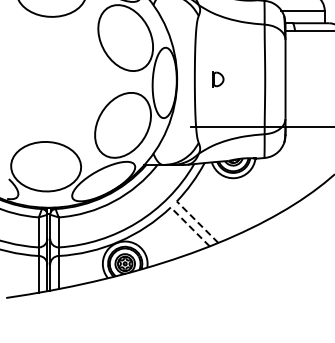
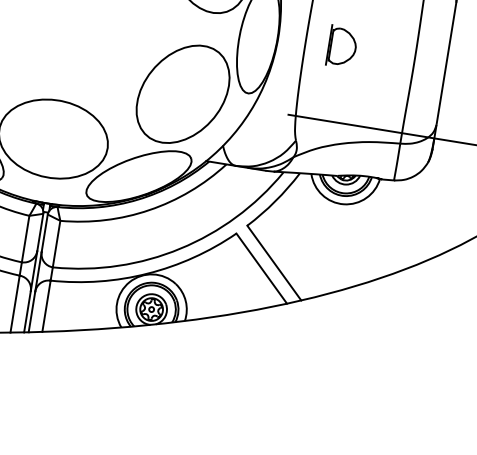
part: (218, 79) -> (342, 47), size x1.67
line: (197, 221) -> (274, 261), dashed -> solid
line: (190, 226) -> (262, 267), dashed -> solid

